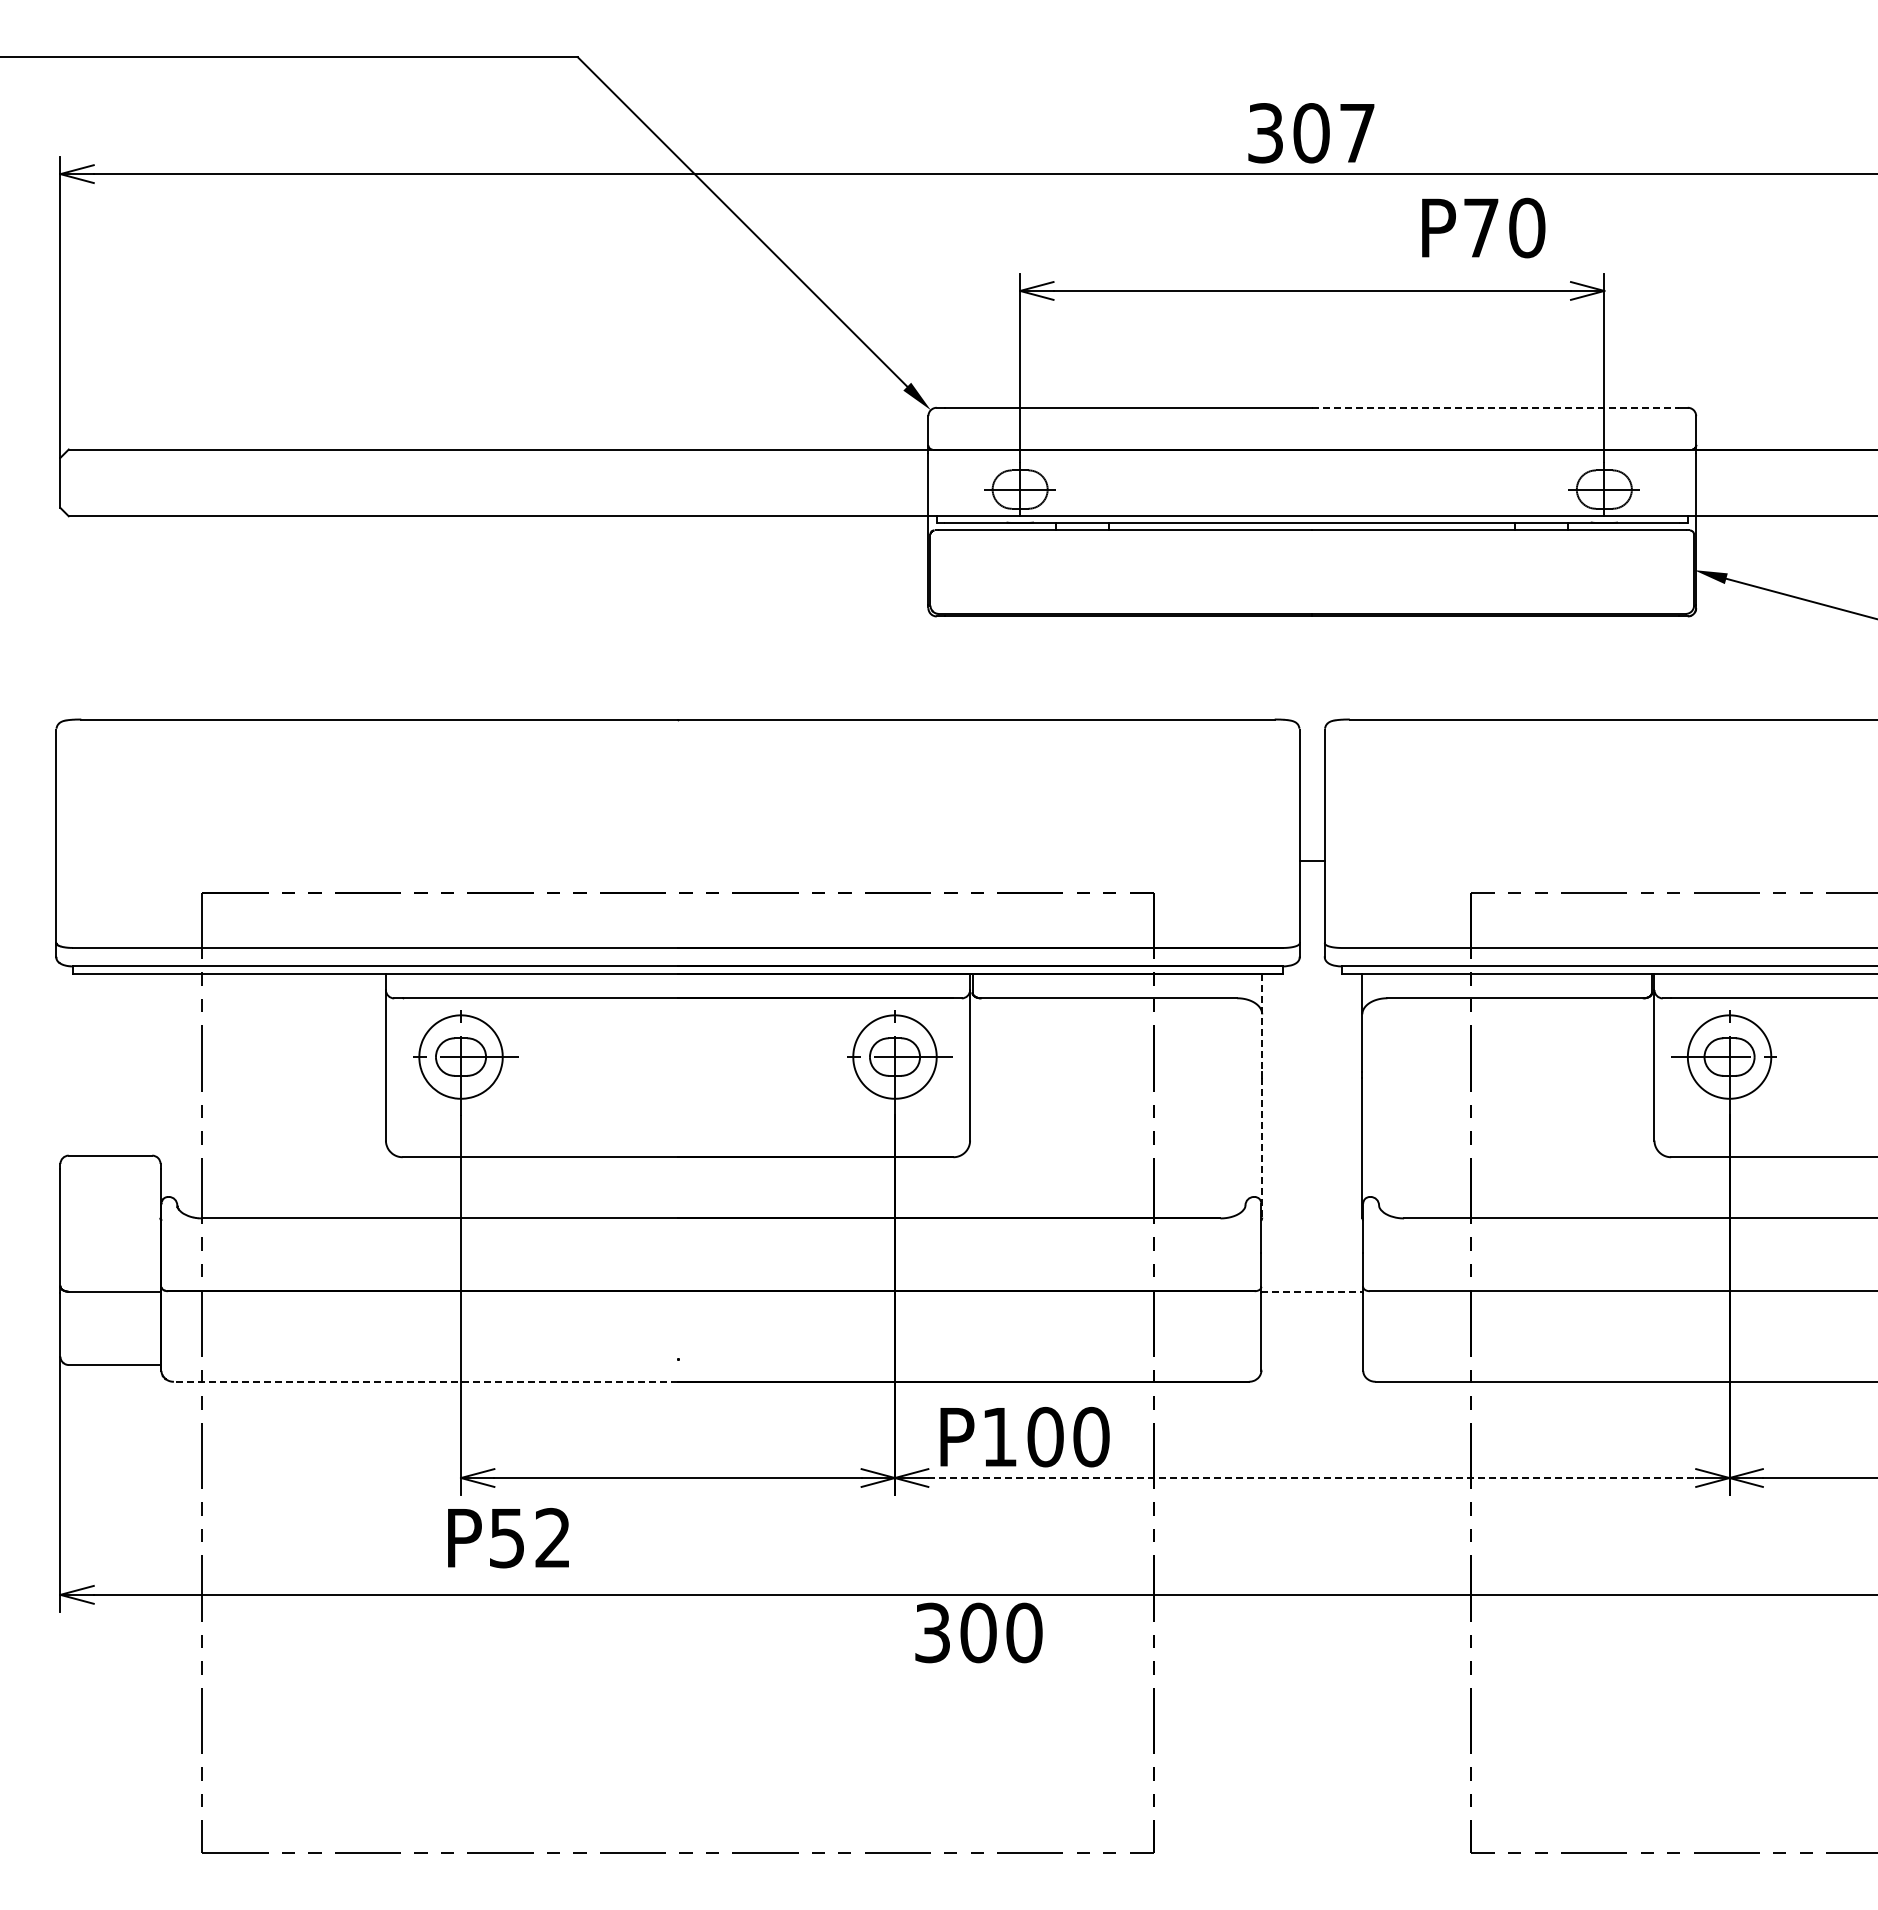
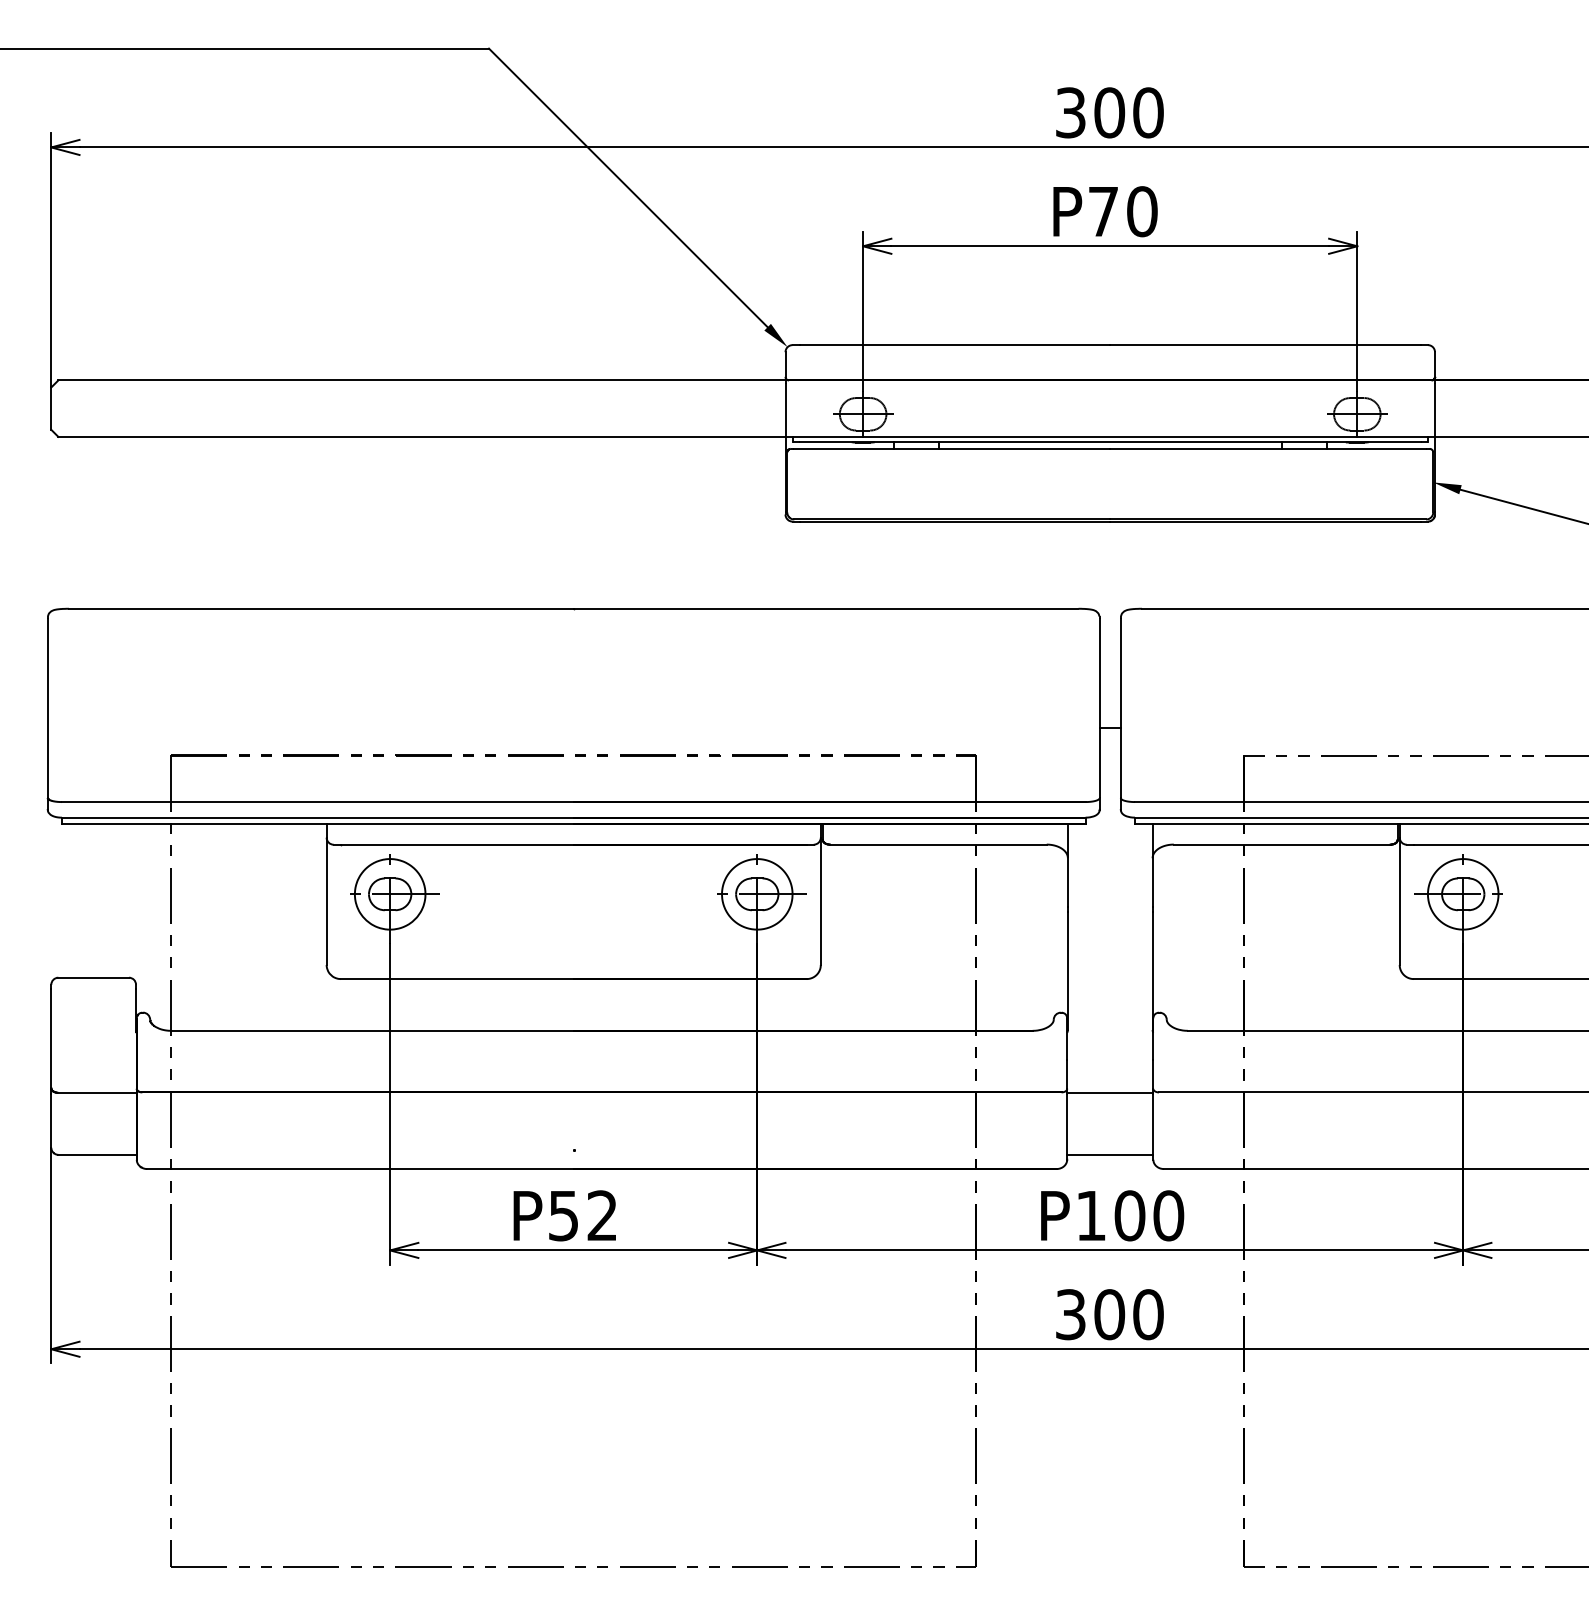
text: (1357, 133) -> (1148, 113), 307 -> 300
text: (1483, 227) -> (1105, 211), moved
line: (1495, 407) -> (1265, 344), dashed -> solid
line: (1262, 1023) -> (1068, 865), dashed -> solid
line: (1262, 1147) -> (1068, 970), dashed -> solid
line: (1312, 1291) -> (1110, 1092), dashed -> solid
line: (1312, 1365) -> (1110, 1155), added
line: (425, 1381) -> (360, 1168), dashed -> solid
text: (1024, 1437) -> (1112, 1216), moved
line: (1312, 1478) -> (1110, 1250), dashed -> solid
text: (508, 1538) -> (564, 1216), moved
text: (978, 1632) -> (1109, 1314), moved

